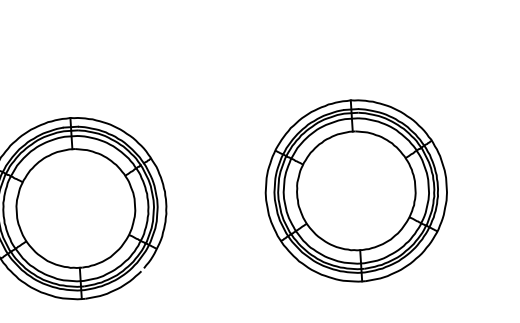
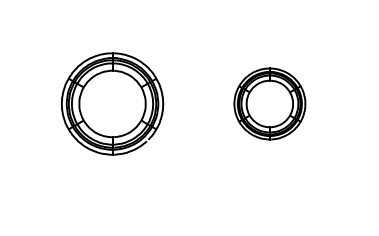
part: (355, 190) -> (269, 103), size x0.7

